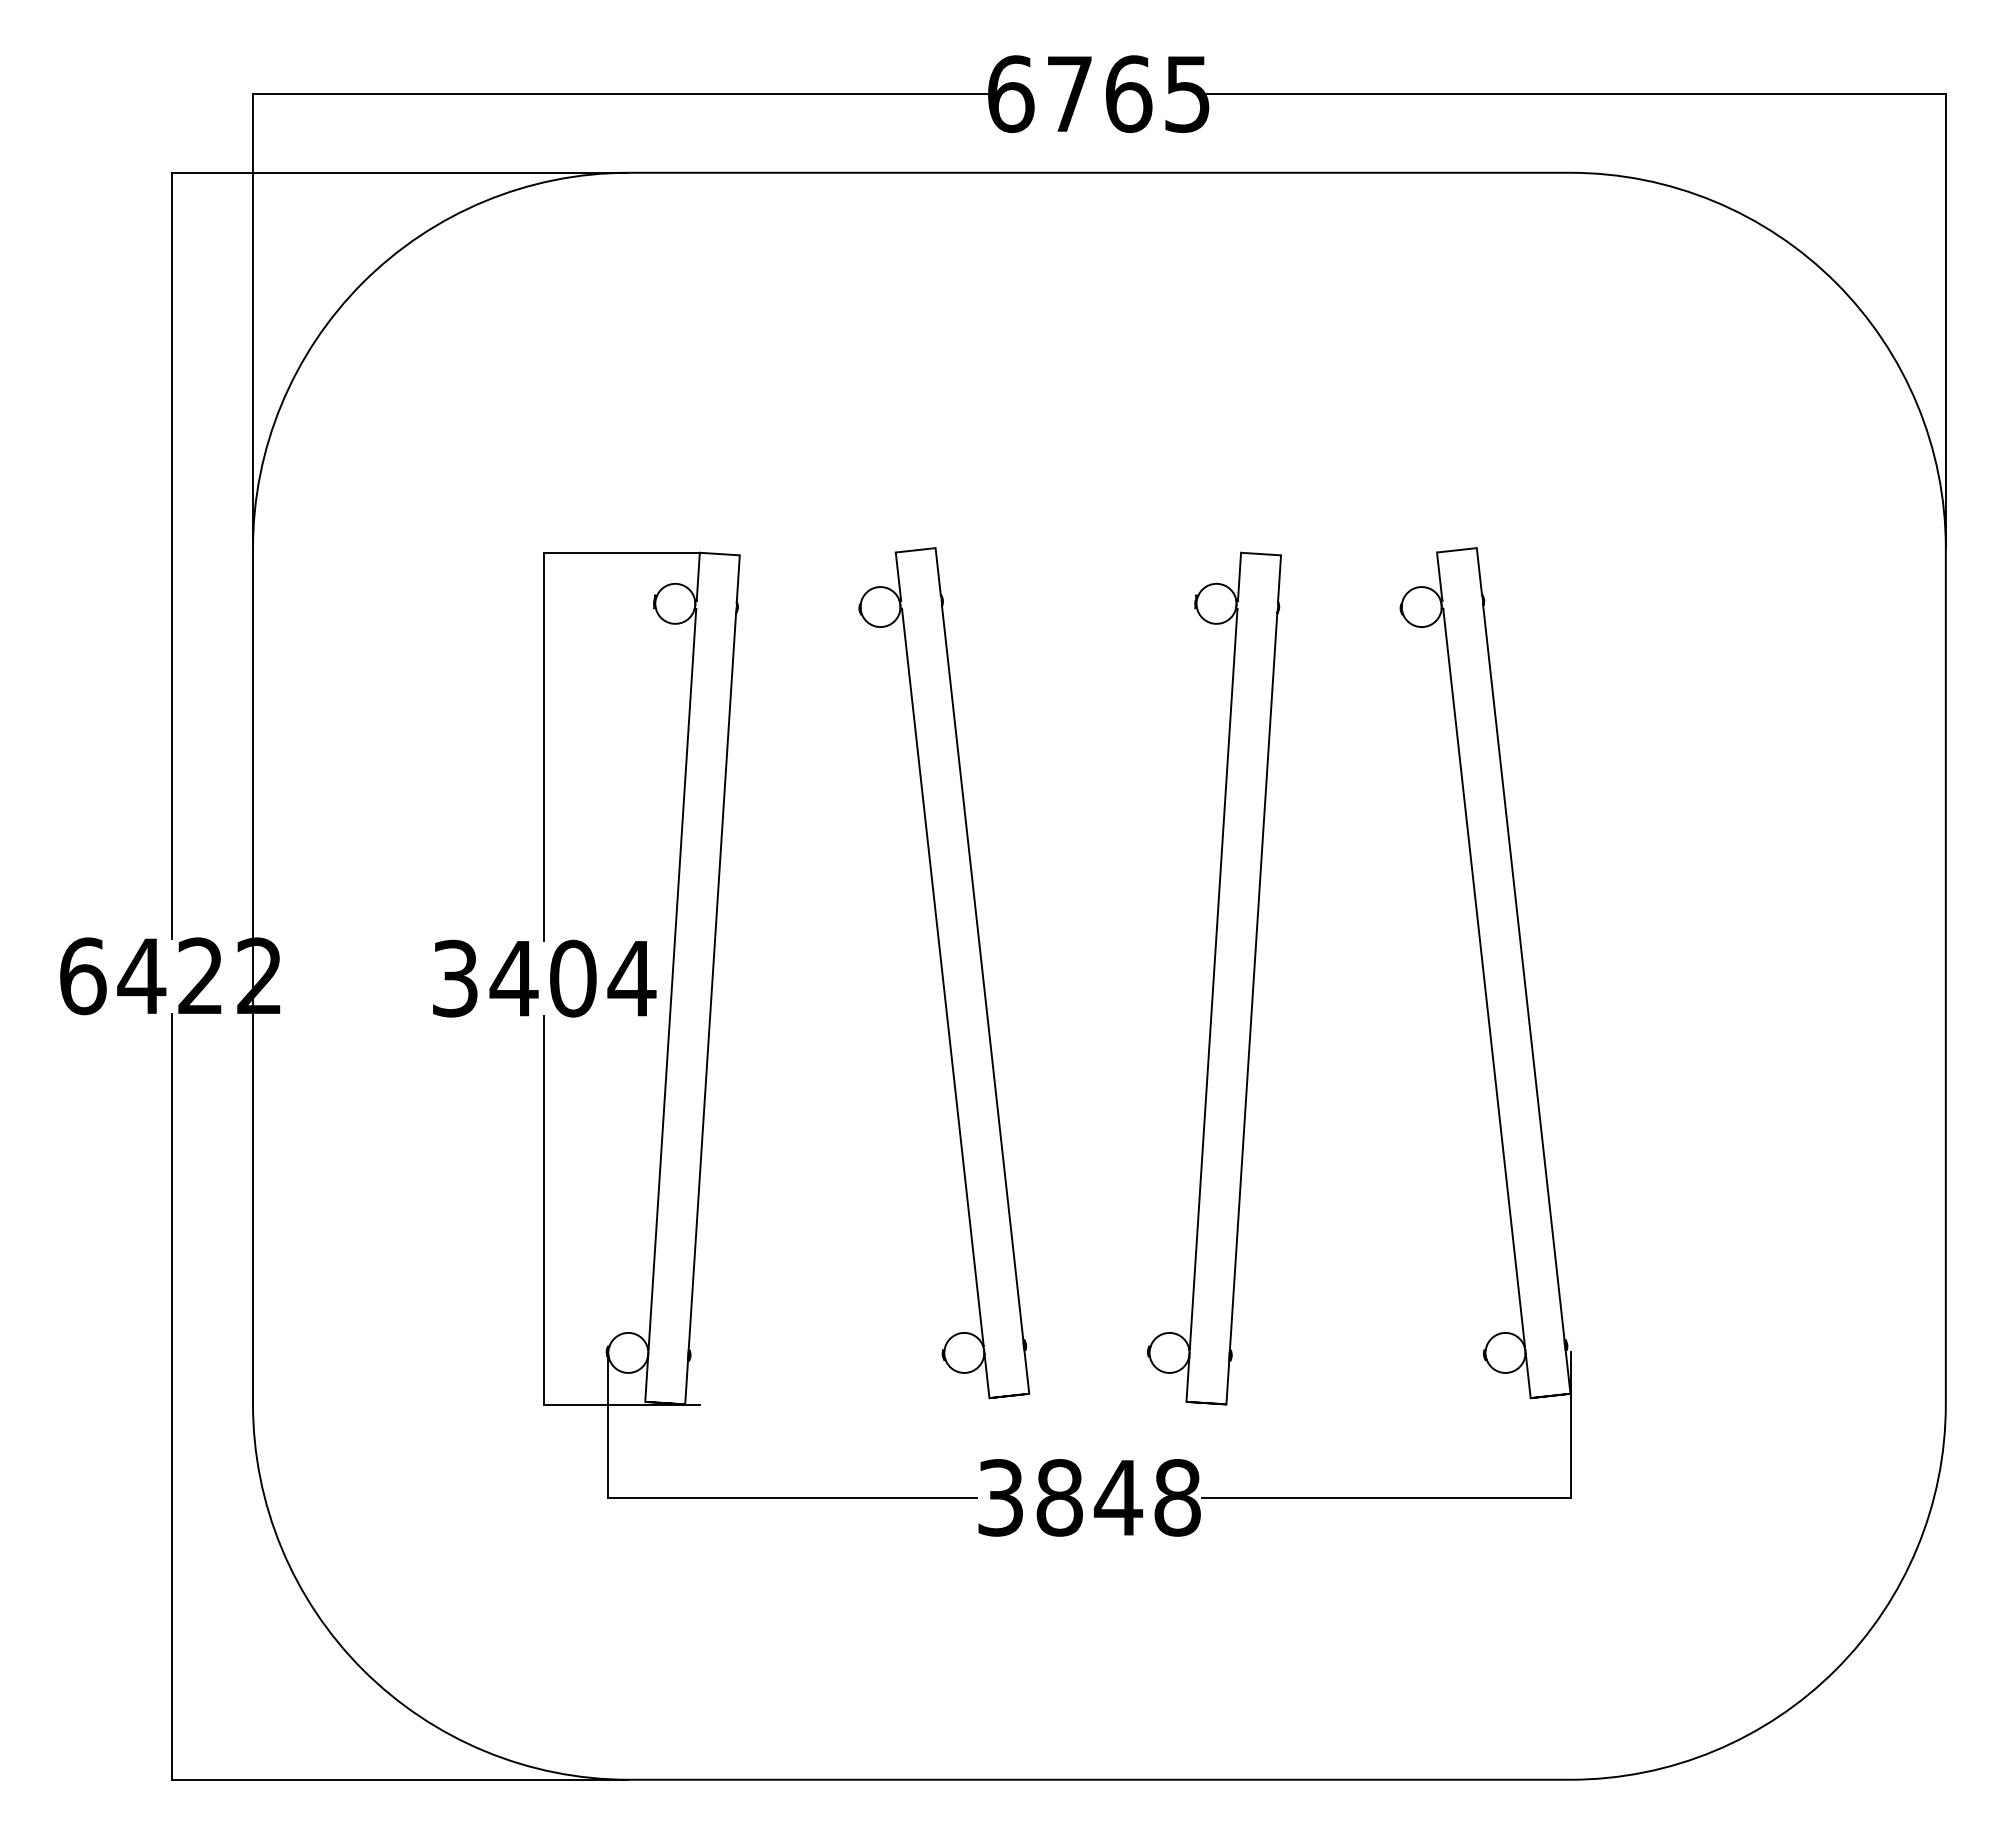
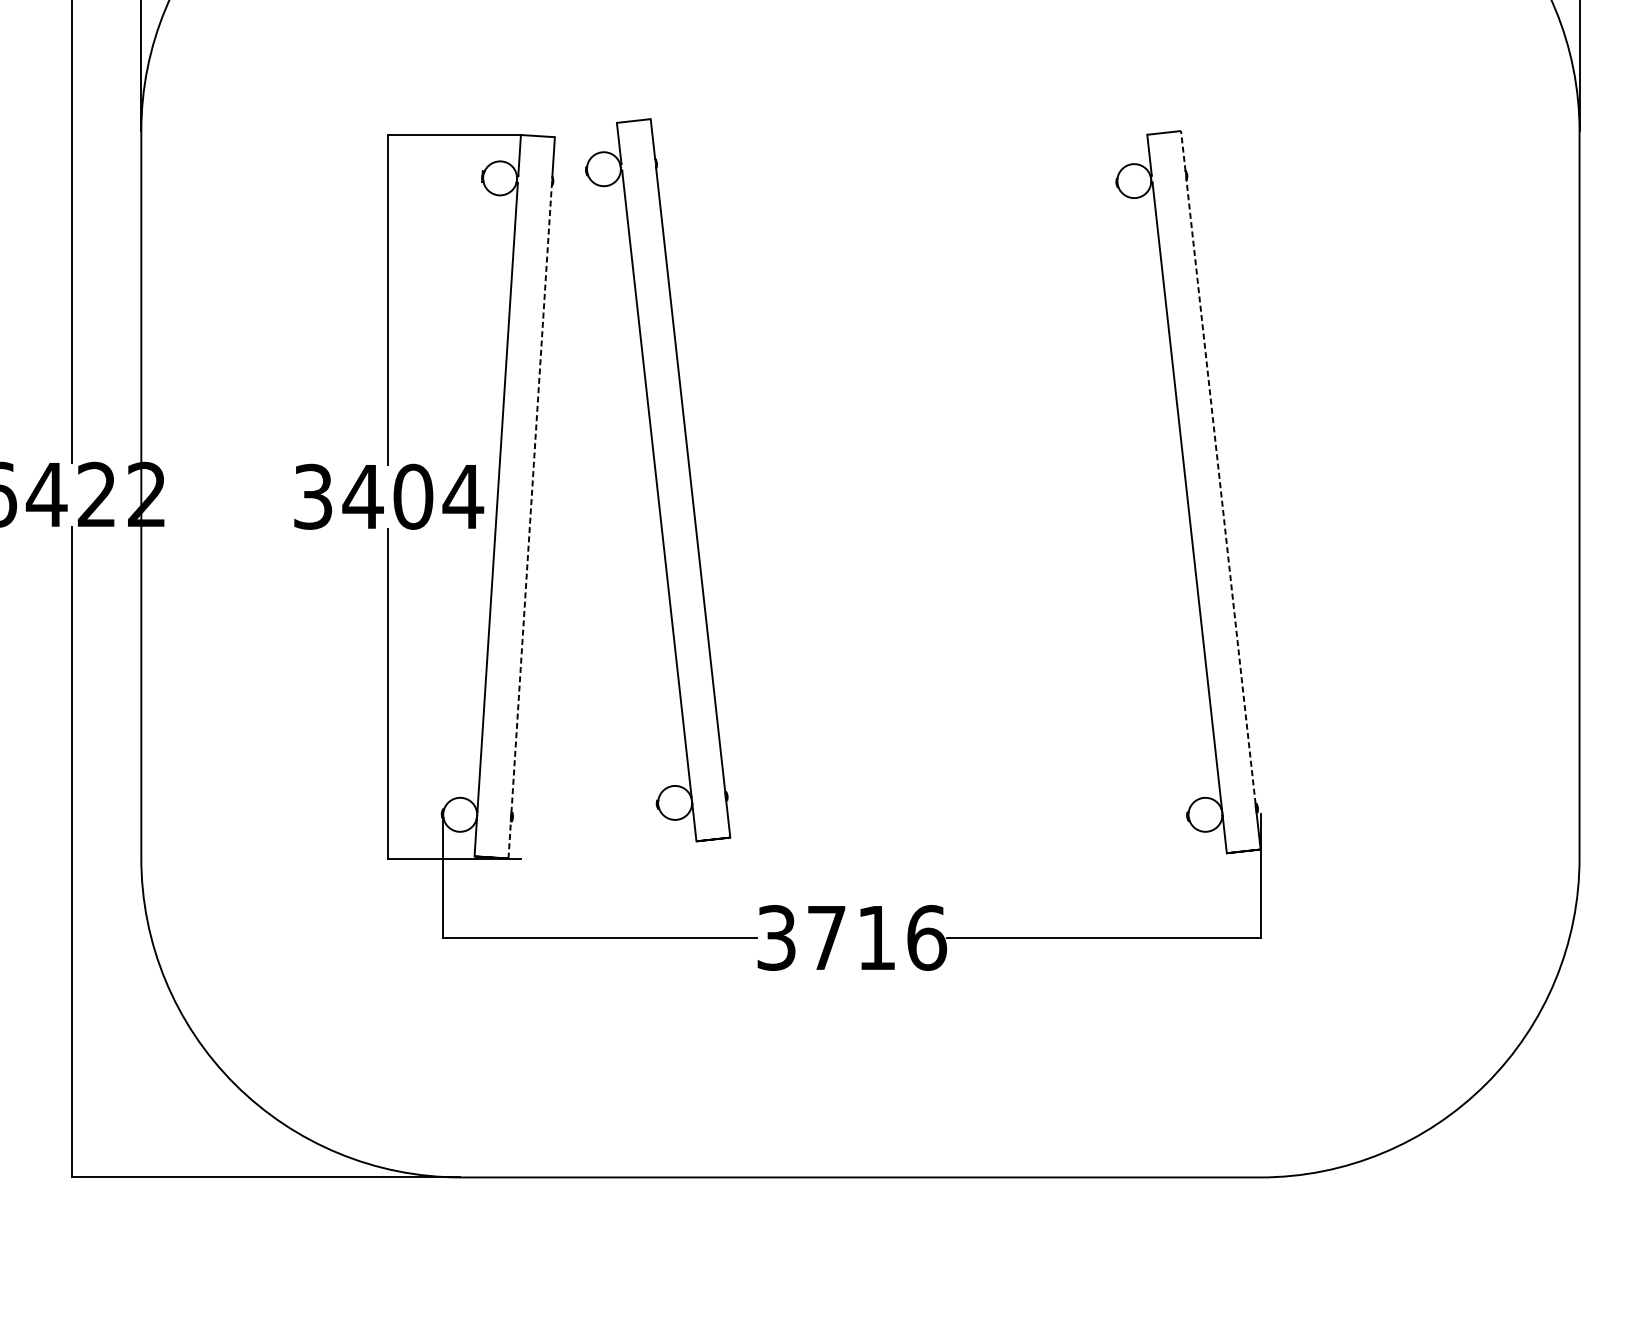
line: (1479, 571) -> (1183, 150), solid -> dashed
line: (1523, 972) -> (1220, 491), solid -> dashed
part: (944, 973) -> (658, 480), moved
part: (1214, 978) -> (958, 496), removed
line: (712, 981) -> (531, 499), solid -> dashed
line: (686, 1382) -> (509, 839), solid -> dashed
text: (1118, 1497) -> (876, 937), 3848 -> 3716

